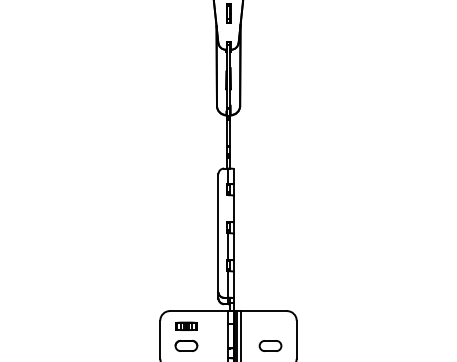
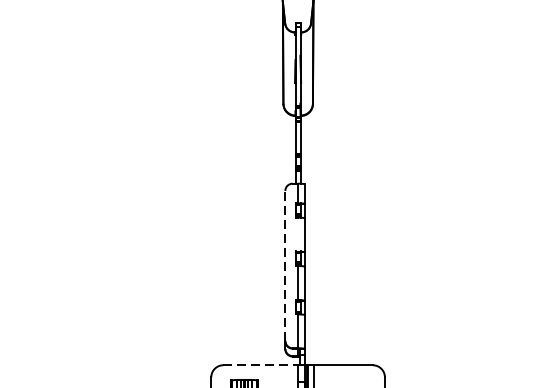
line: (218, 233) -> (285, 266), solid -> dashed
line: (199, 311) -> (261, 365), solid -> dashed

